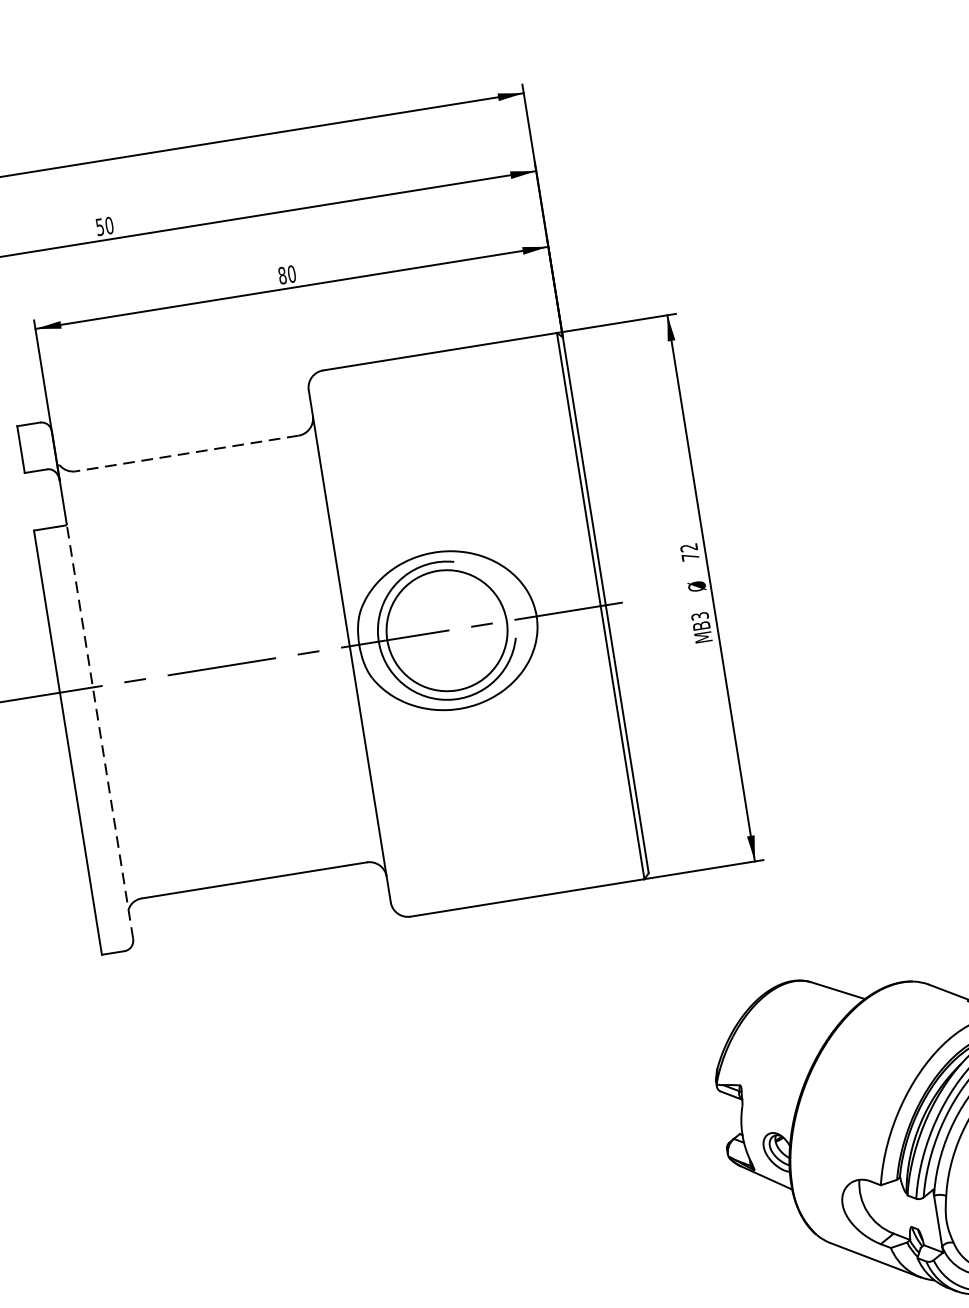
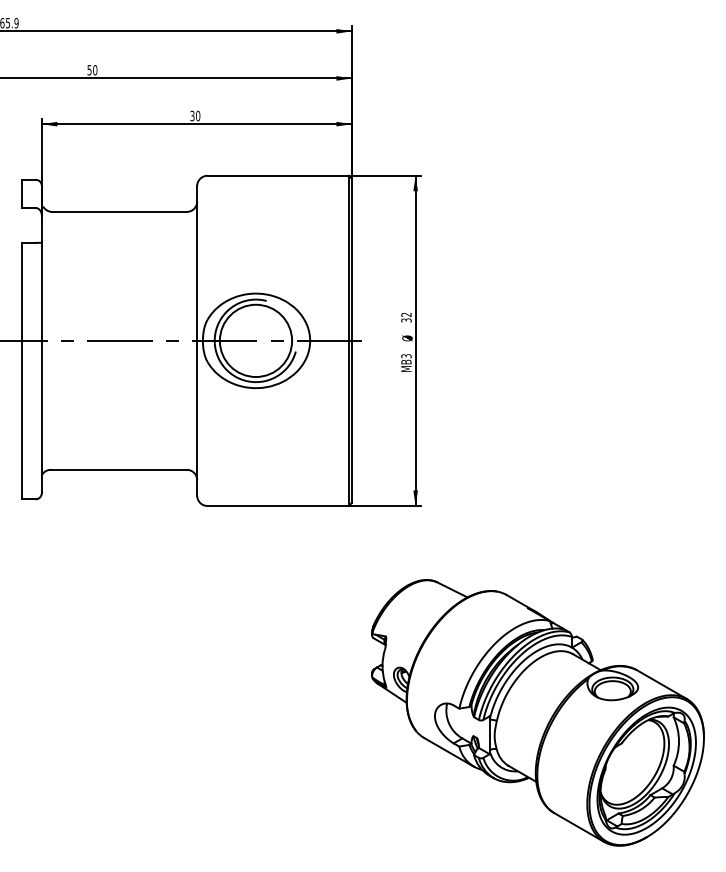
text: (282, 276) -> (192, 116), 80 -> 30
line: (186, 452) -> (119, 211), dashed -> solid
text: (690, 557) -> (406, 320), 72 -> 32
line: (99, 731) -> (41, 367), dashed -> solid

